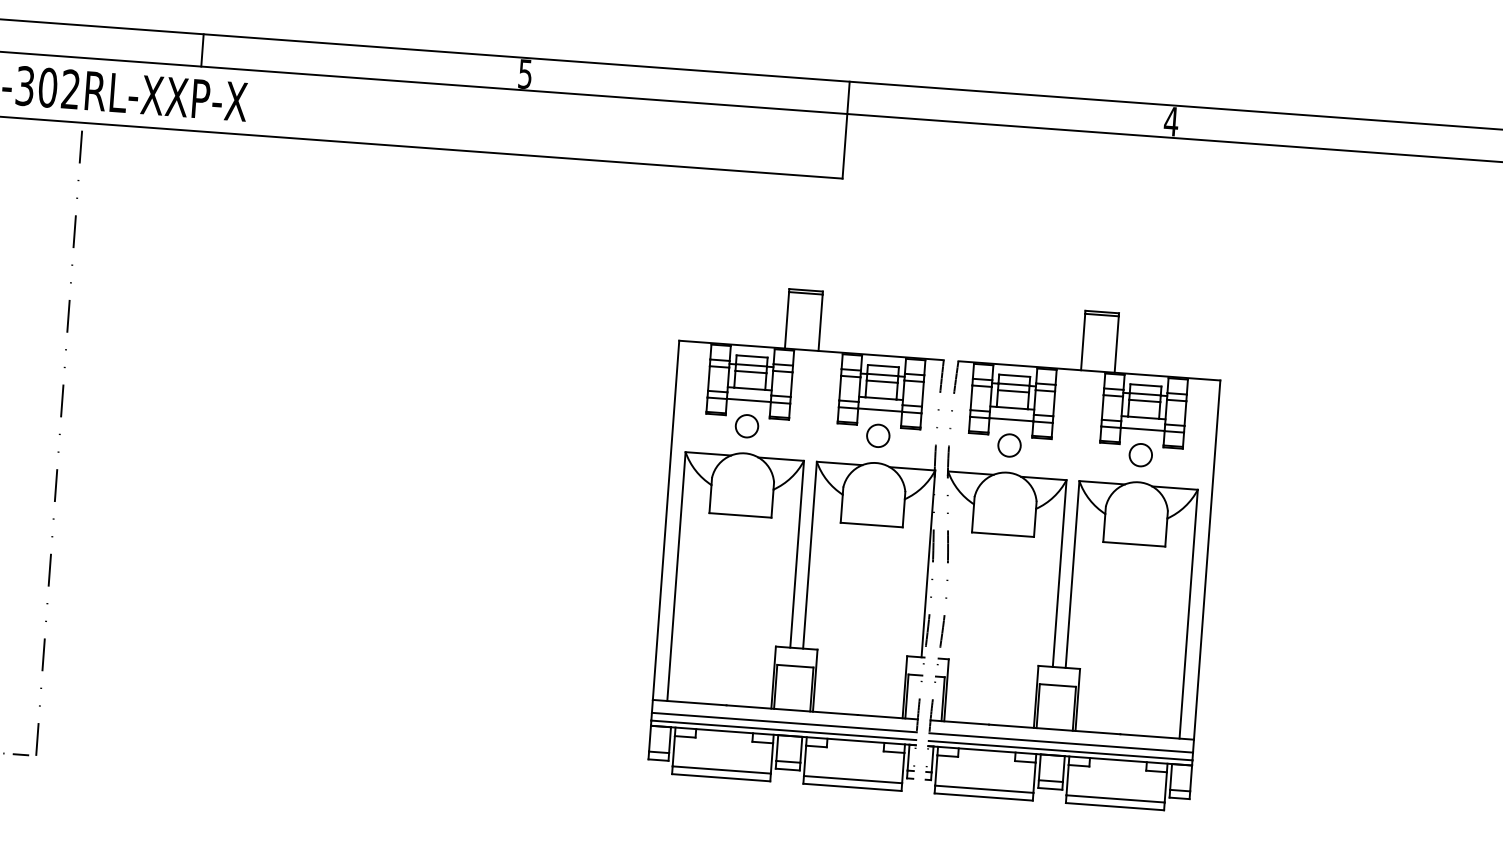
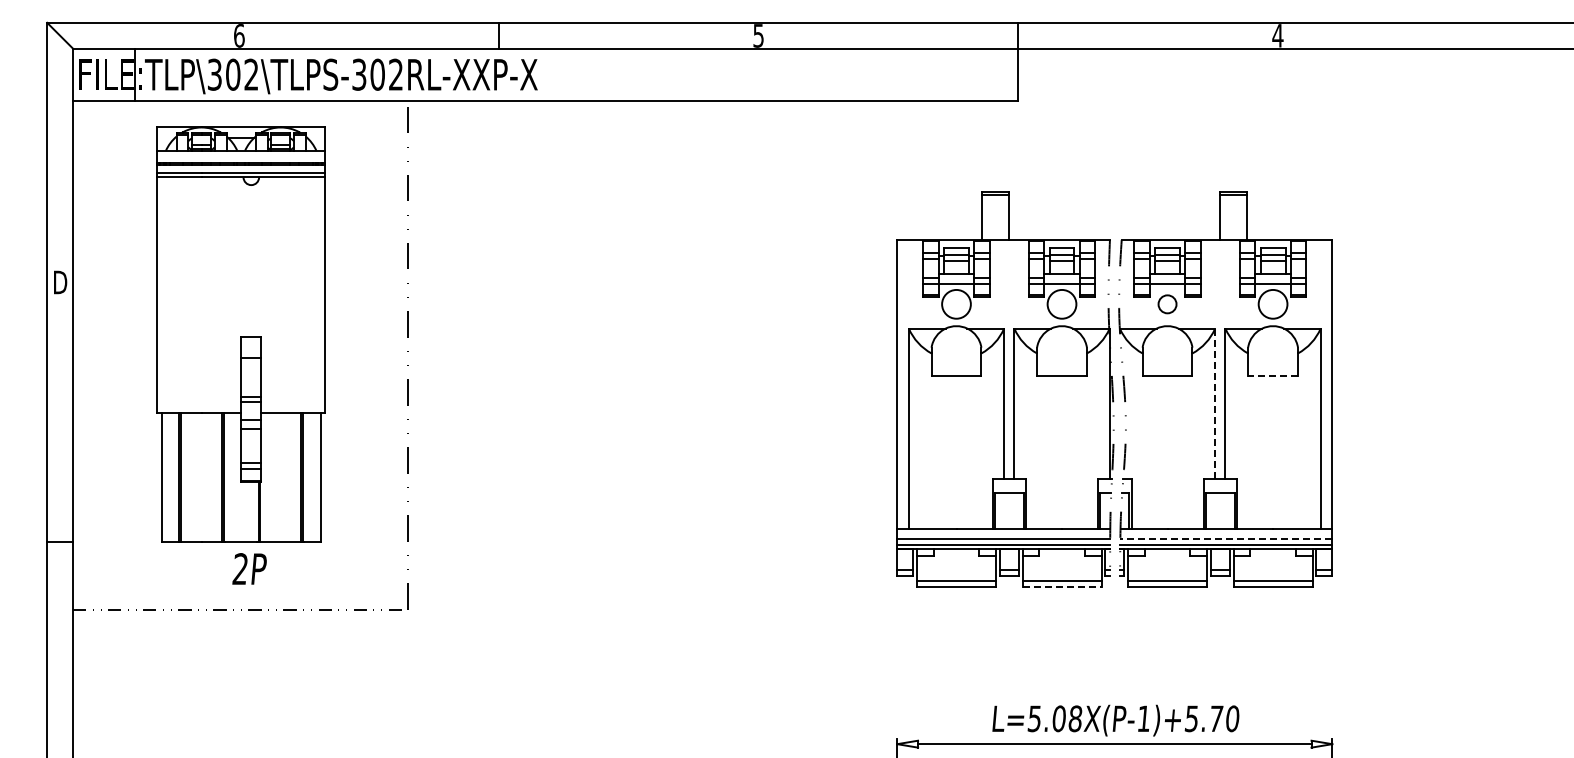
circle: (747, 426) -> (956, 304), size x1.6
circle: (878, 436) -> (1062, 304), size x1.6
circle: (1141, 455) -> (1273, 304), size x1.6
line: (1134, 544) -> (1273, 376), solid -> dashed
line: (1060, 573) -> (1215, 403), solid -> dashed
line: (1061, 743) -> (1226, 539), solid -> dashed
line: (853, 786) -> (1062, 586), solid -> dashed

